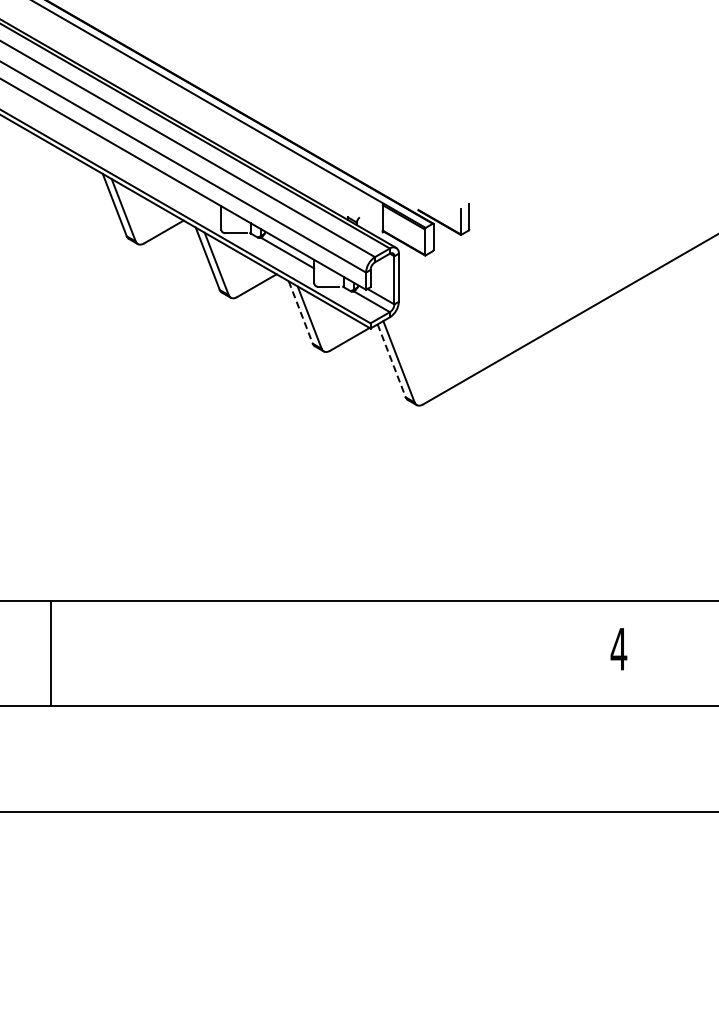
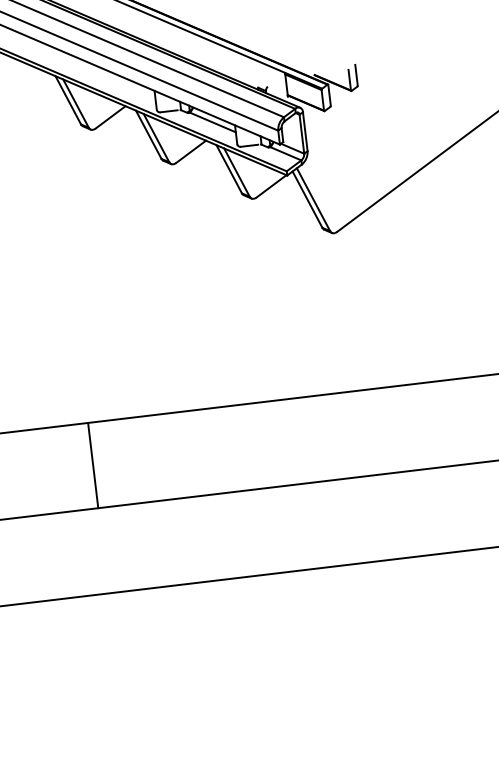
line: (300, 312) -> (229, 169), dashed -> solid
line: (391, 361) -> (307, 200), dashed -> solid
line: (51, 653) -> (93, 465), moved

